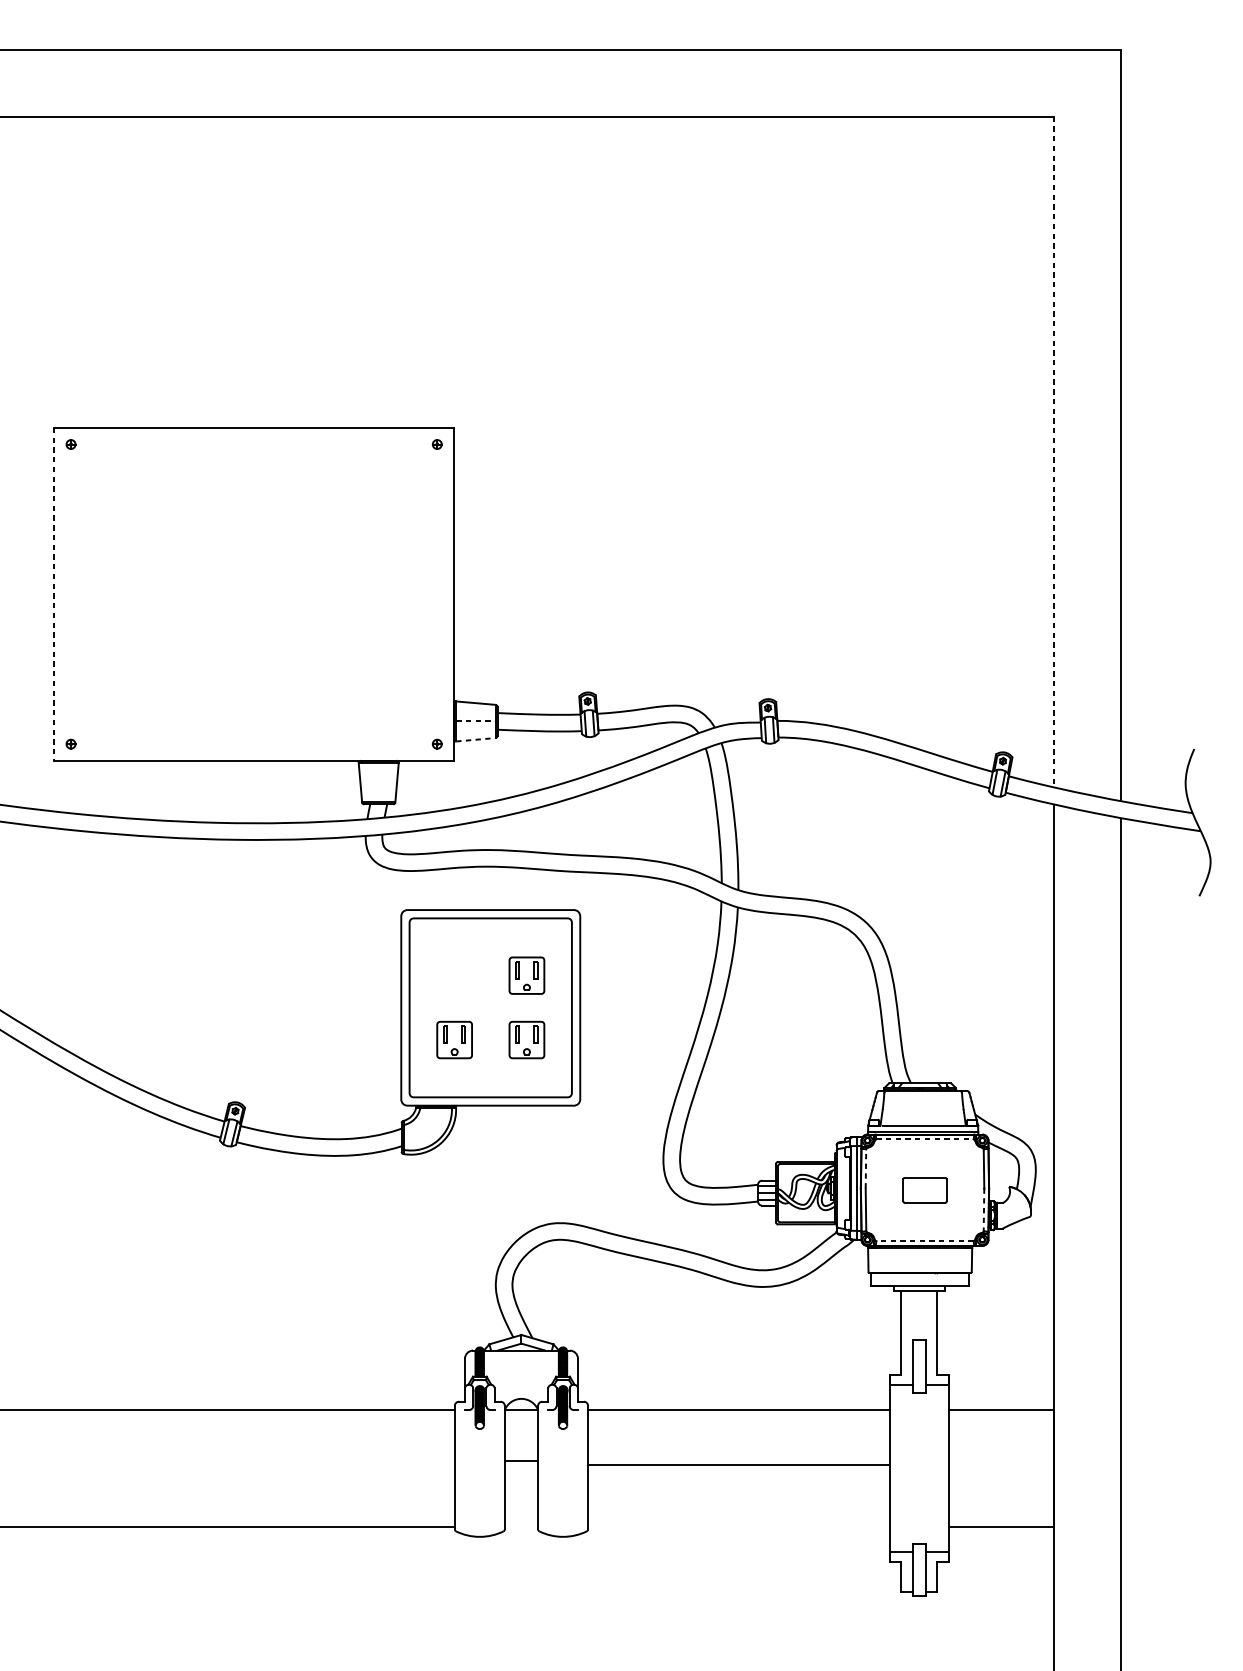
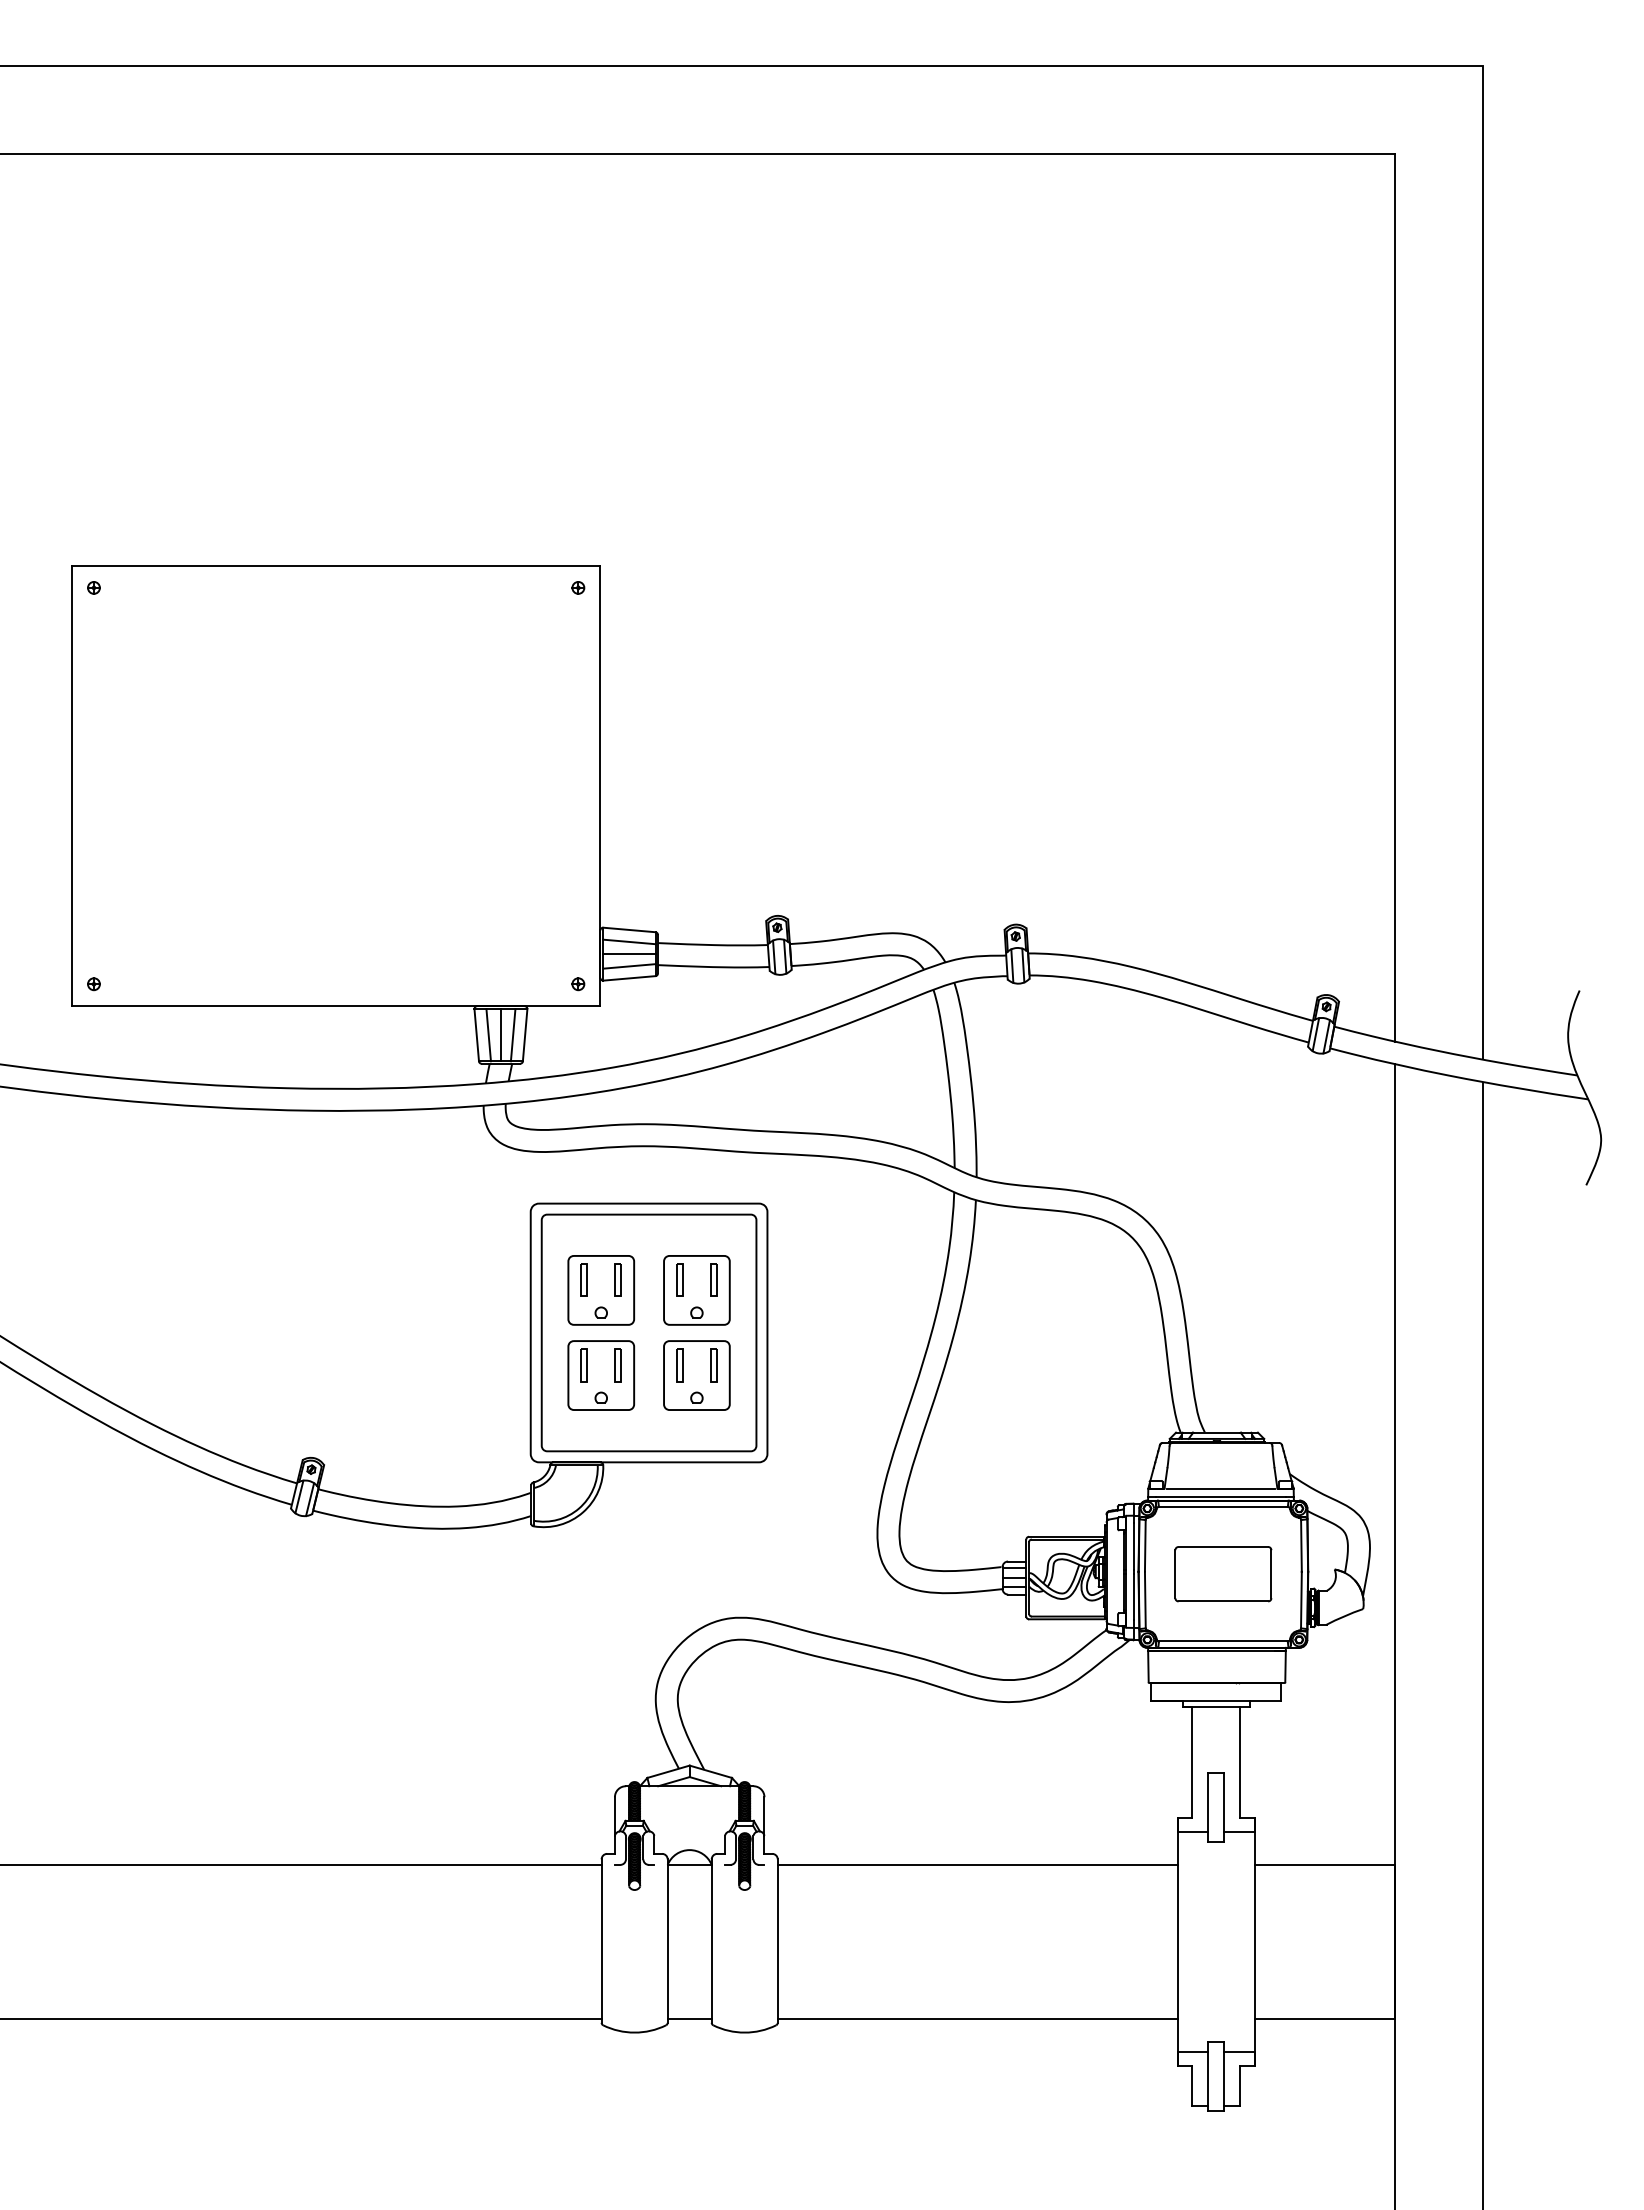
line: (1054, 451) -> (1394, 597), dashed -> solid
line: (54, 594) -> (71, 786), dashed -> solid
line: (475, 711) -> (629, 941), added
line: (475, 721) -> (629, 954), dashed -> solid
line: (475, 730) -> (629, 966), added
line: (475, 739) -> (629, 978), dashed -> solid
line: (369, 782) -> (488, 1035), added
line: (378, 782) -> (500, 1035), added
line: (387, 782) -> (512, 1035), added
part: (454, 975) -> (601, 1290), added
part: (526, 975) -> (696, 1290), size x1.43
part: (454, 1040) -> (601, 1375), size x1.43
part: (526, 1040) -> (696, 1375), size x1.43
line: (925, 1139) -> (1223, 1506), dashed -> solid
line: (866, 1168) -> (1145, 1545), dashed -> solid
part: (925, 1190) -> (1223, 1574), size x1.67
line: (984, 1210) -> (1301, 1600), dashed -> solid
line: (924, 1241) -> (1222, 1641), dashed -> solid
line: (521, 1461) -> (689, 2019), moved
line: (739, 1464) -> (977, 2019), moved

